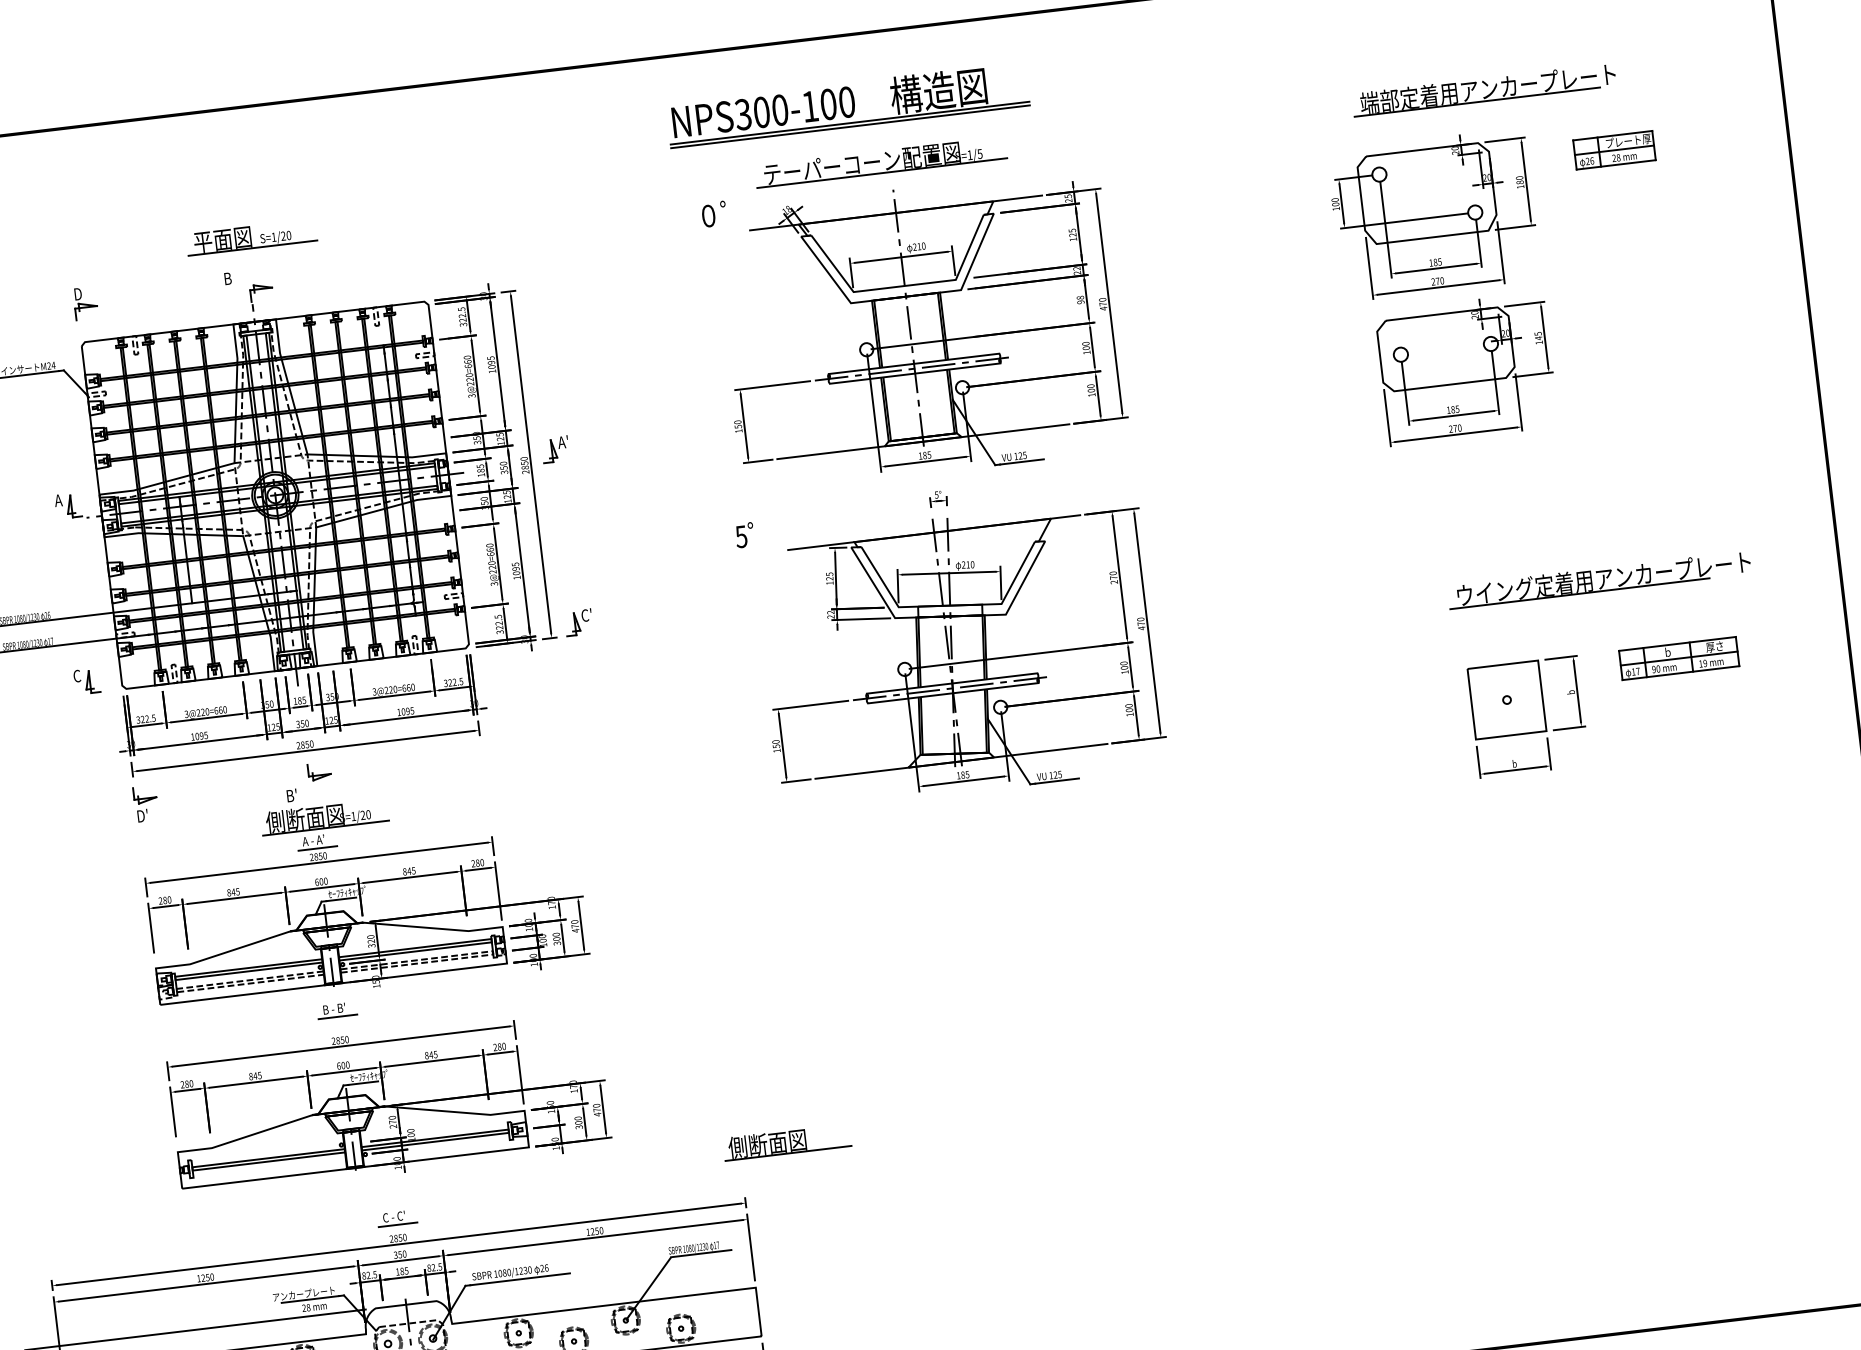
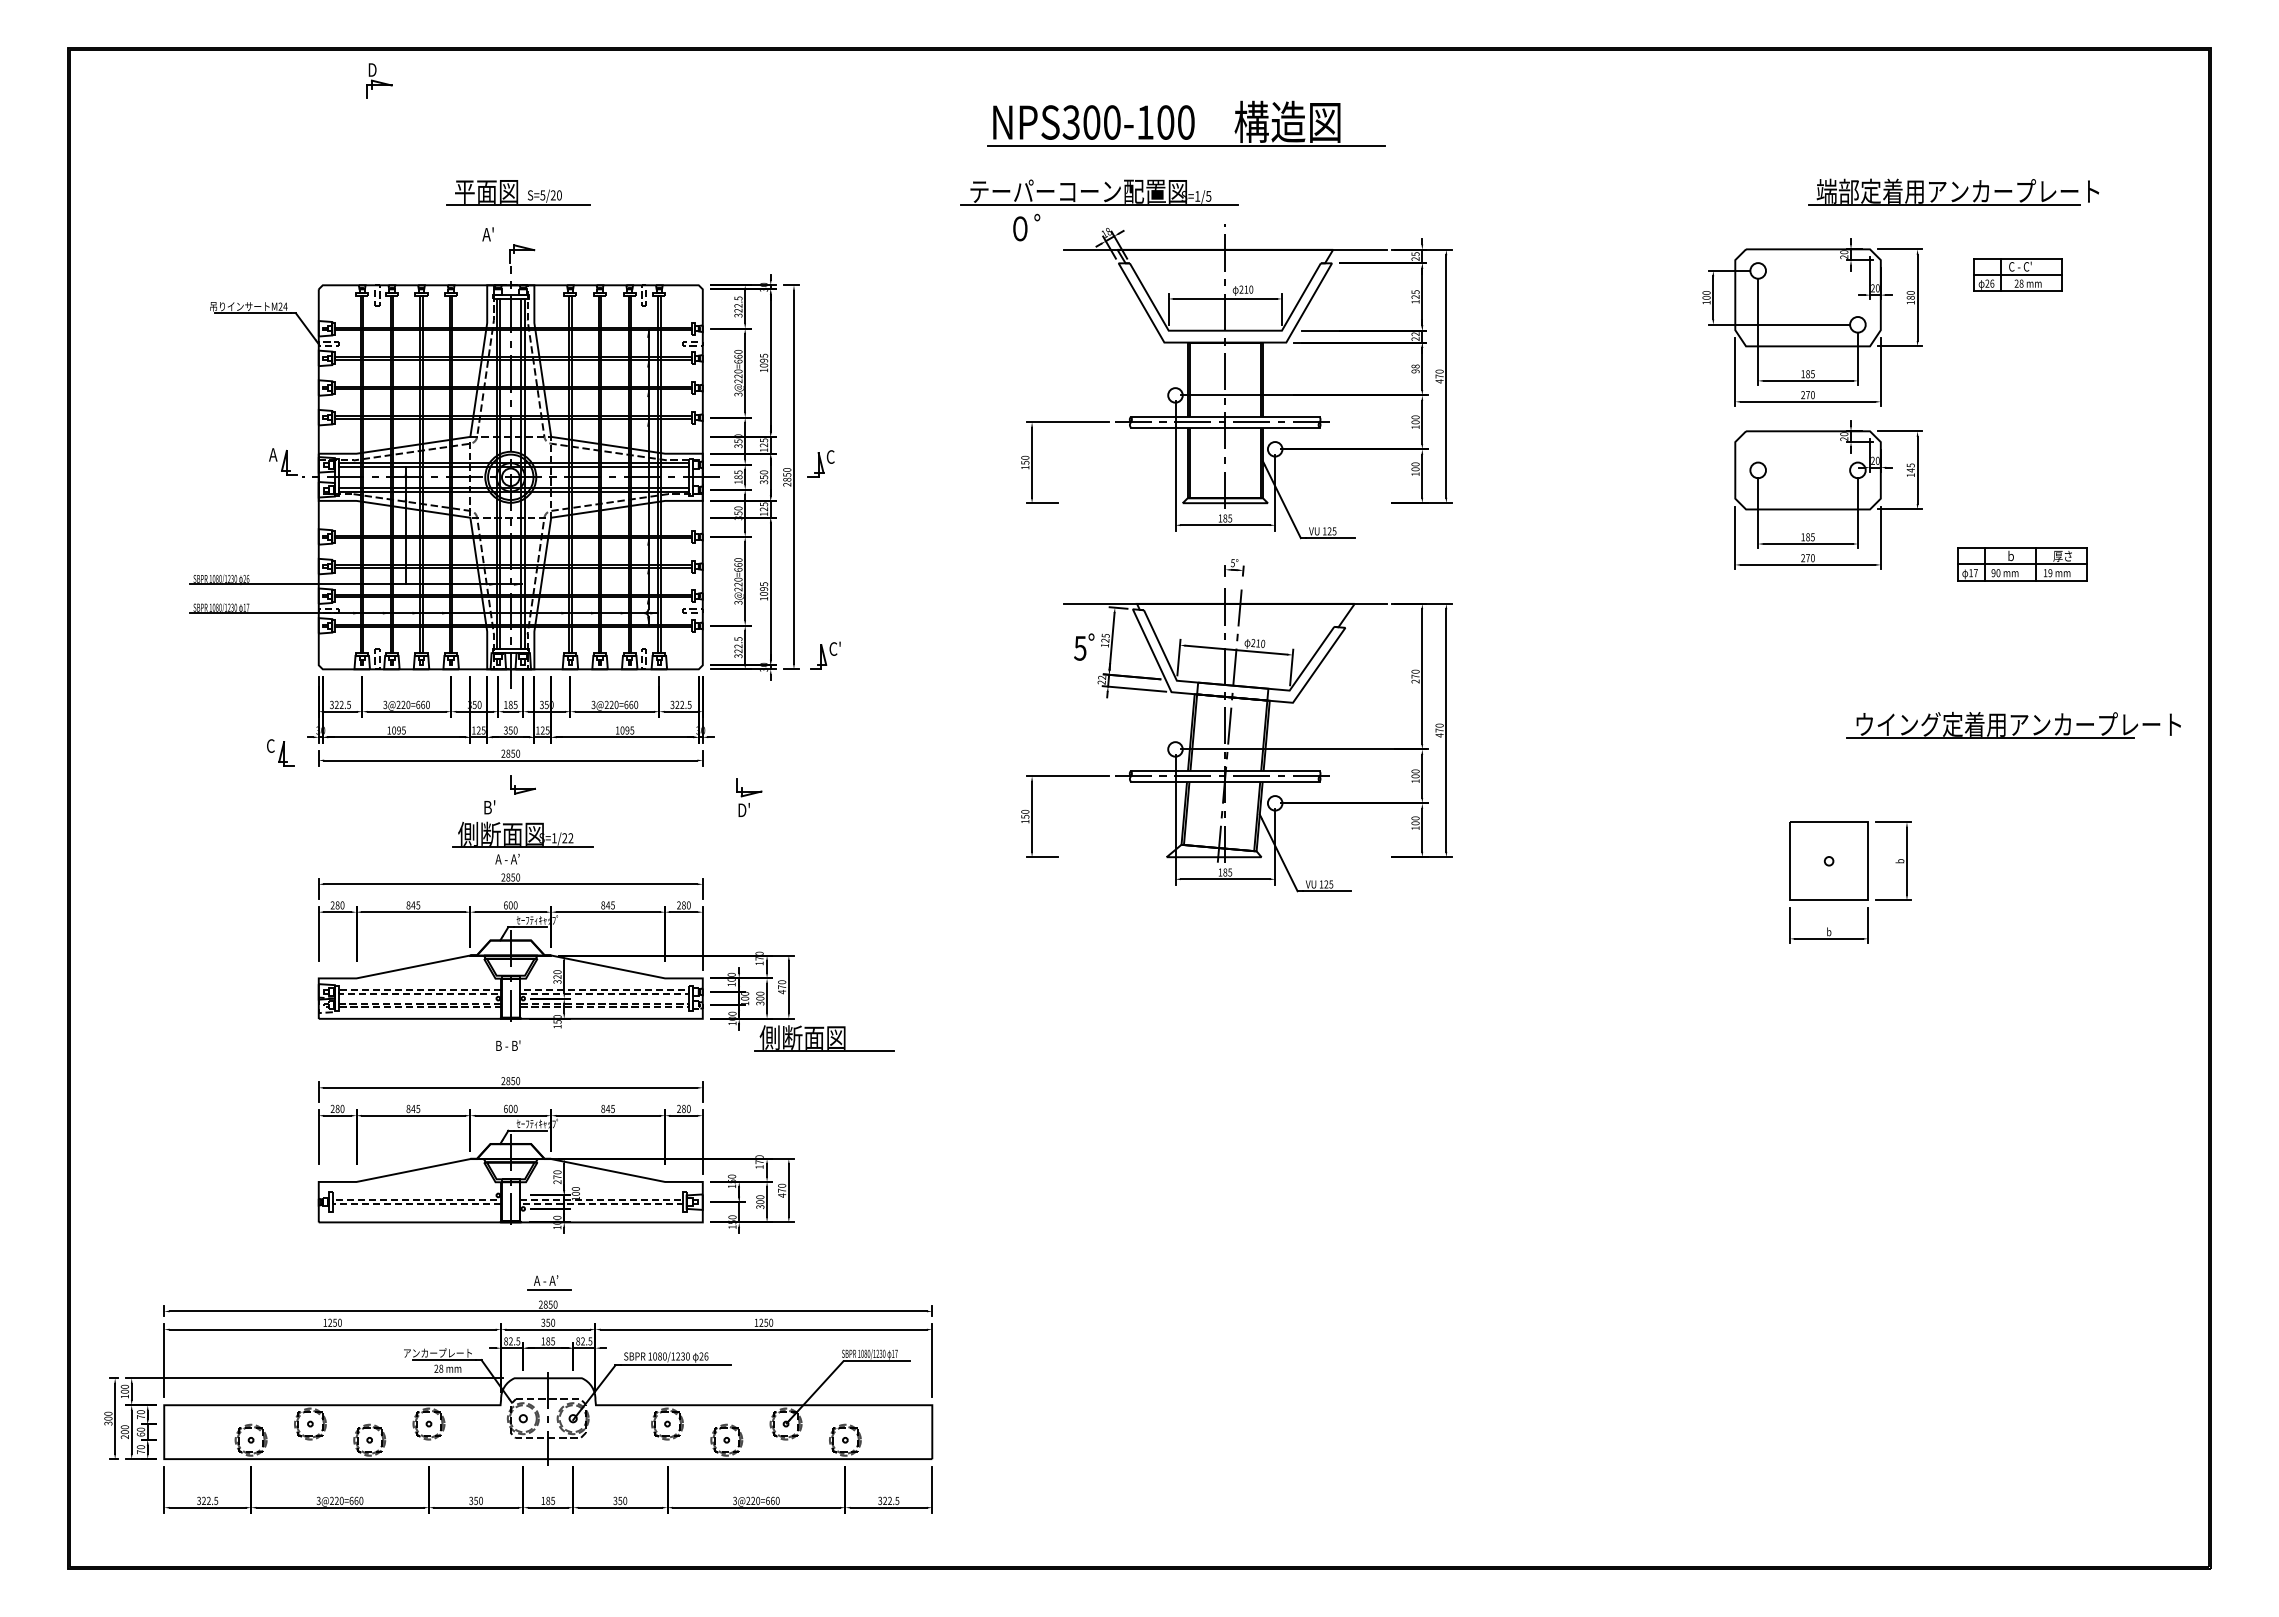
part: (1484, 89) -> (1953, 191), moved
line: (850, 126) -> (1186, 149), removed
text: (1628, 140) -> (2034, 266), プレート厚 -> C - C'
part: (880, 162) -> (1099, 192), moved
text: (273, 237) -> (542, 195), S=1/20 -> S=5/20
text: (228, 278) -> (487, 234), B -> A'
part: (85, 302) -> (379, 80), moved
text: (562, 441) -> (831, 456), A' -> C
line: (923, 441) -> (1225, 503), removed
text: (745, 534) -> (1084, 646), moved
part: (1599, 579) -> (2013, 724), moved
part: (1679, 658) -> (2022, 564), moved
part: (86, 680) -> (280, 752), moved
line: (961, 761) -> (1225, 857), removed
part: (146, 803) -> (749, 797), moved
text: (368, 814) -> (570, 838), S=1/20 -> S=1/22
line: (317, 848) -> (510, 868), removed
line: (492, 940) -> (689, 991), solid -> dashed
line: (175, 978) -> (338, 991), solid -> dashed
line: (337, 1017) -> (510, 1055), removed
line: (508, 1131) -> (682, 1202), solid -> dashed
part: (787, 1142) -> (824, 1038), moved
line: (192, 1169) -> (332, 1202), solid -> dashed
text: (394, 1216) -> (546, 1280), C - C' -> A - A’

